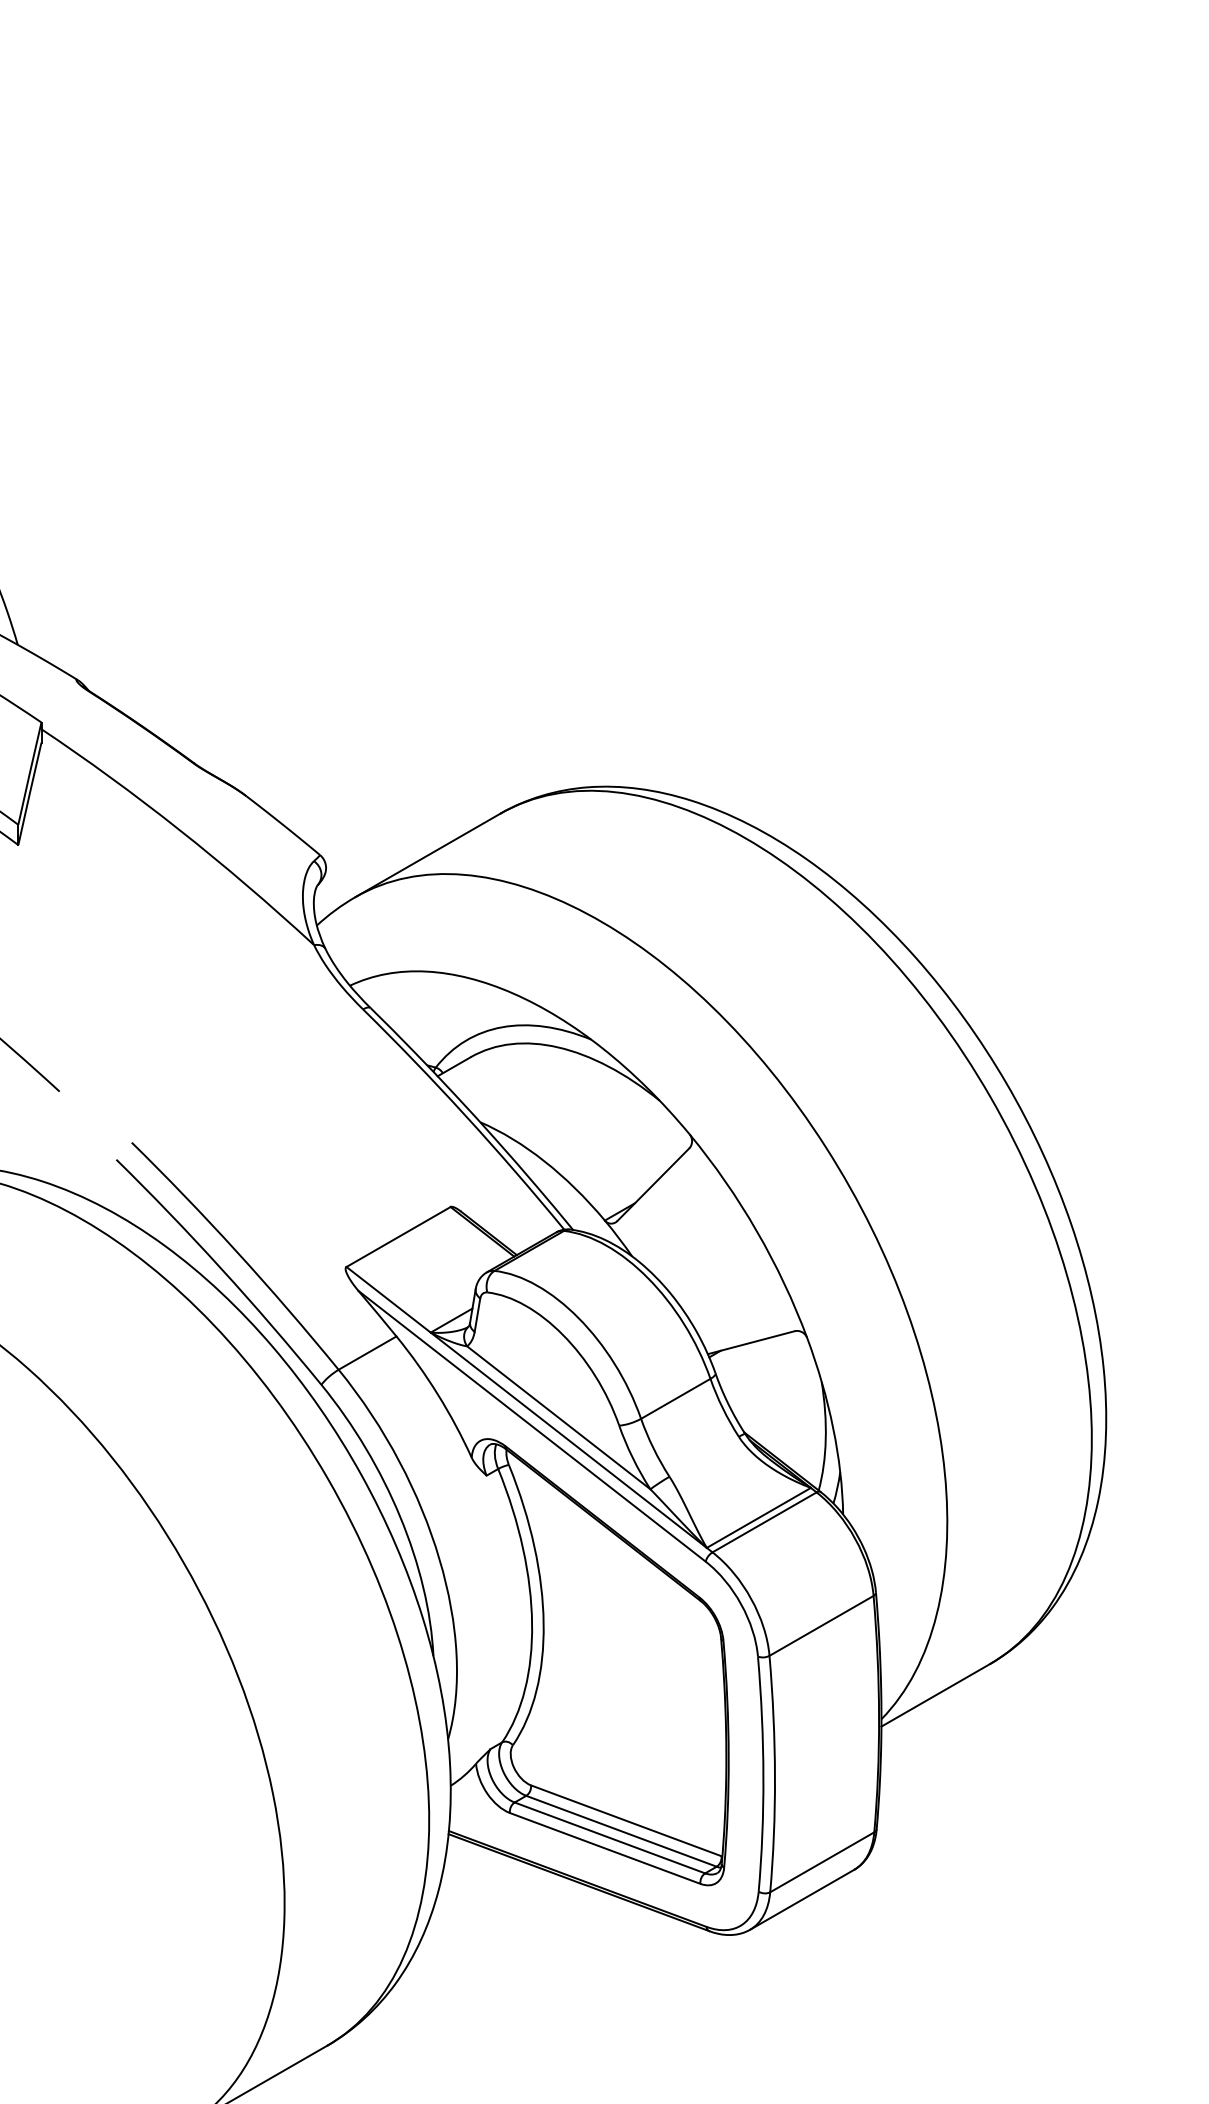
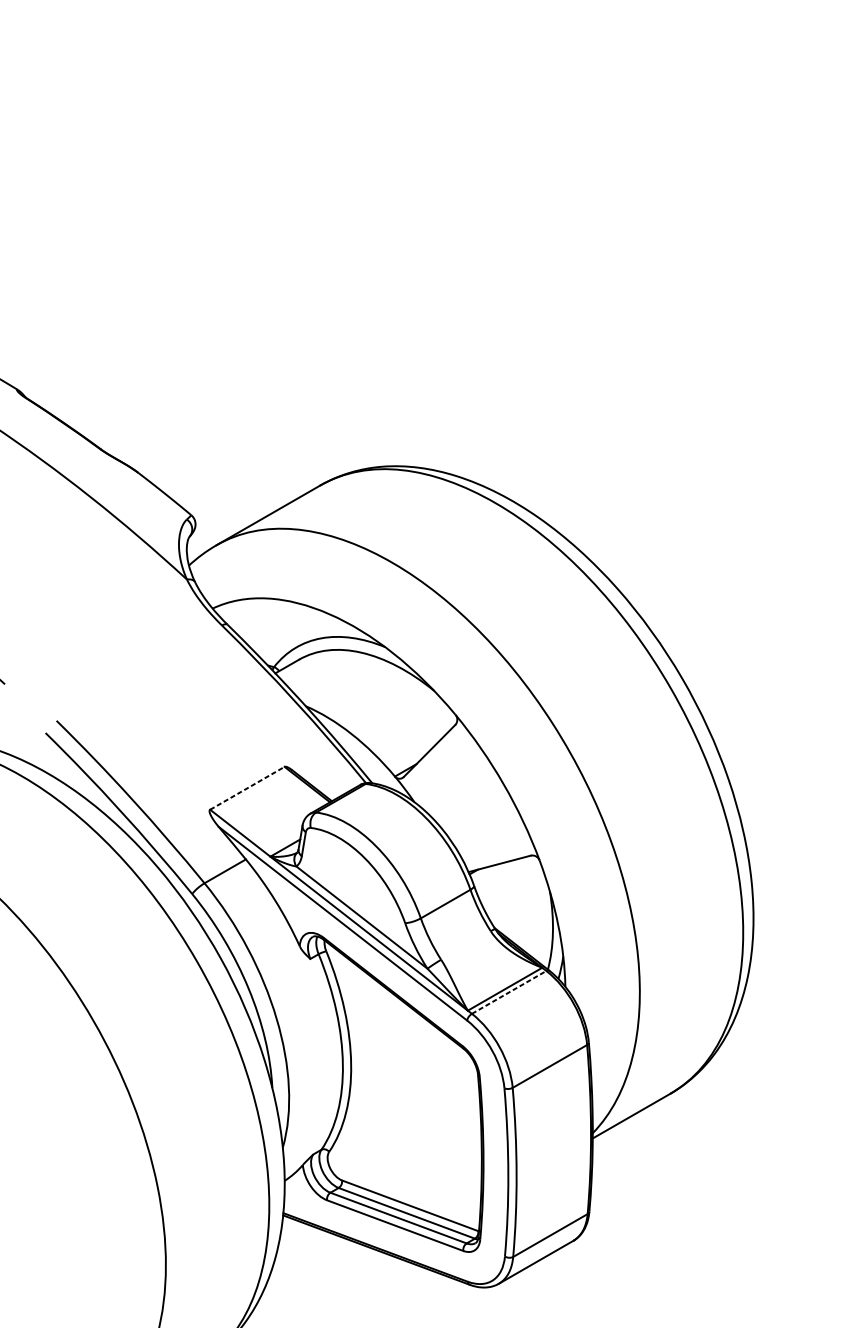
line: (399, 1236) -> (248, 787), solid -> dashed
line: (765, 1522) -> (509, 992), solid -> dashed

